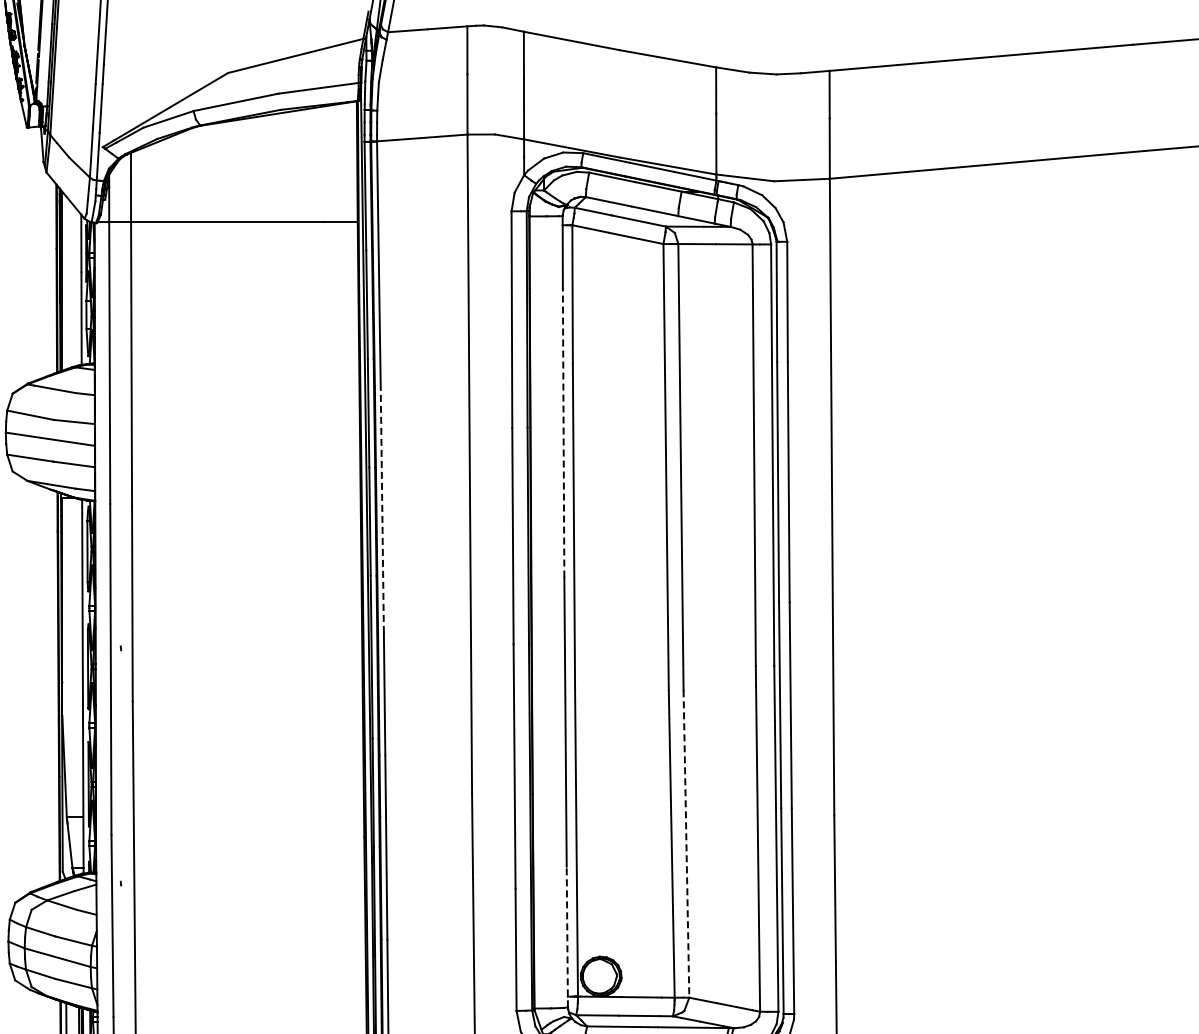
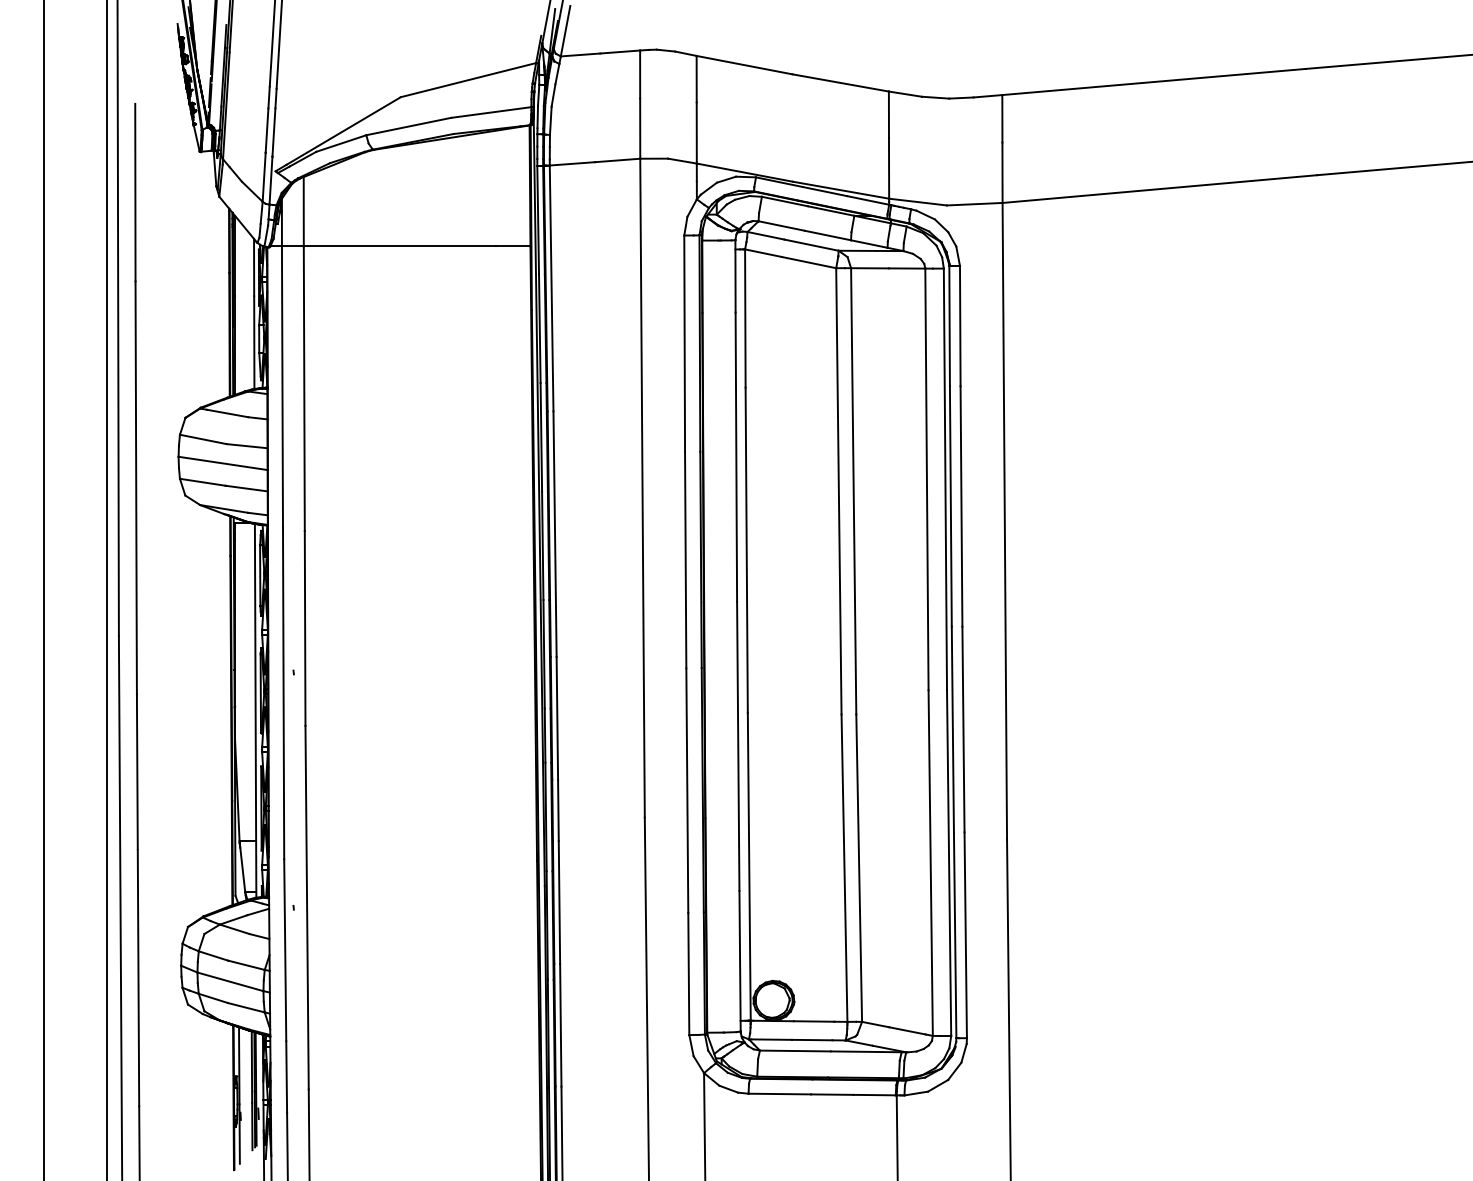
line: (563, 433) -> (736, 457), dashed -> solid
line: (382, 510) -> (555, 534), dashed -> solid
line: (686, 844) -> (859, 868), dashed -> solid
line: (567, 936) -> (740, 960), dashed -> solid

